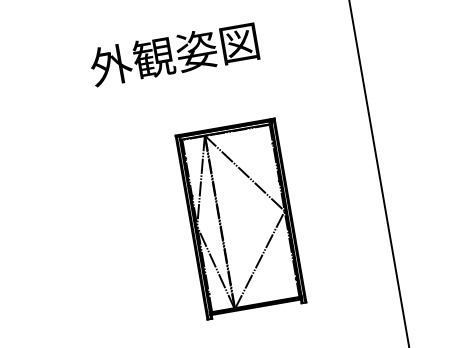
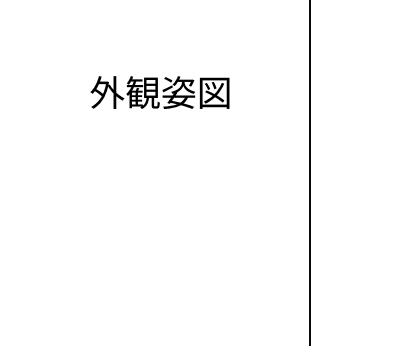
text: (173, 54) -> (159, 92), moved
part: (241, 217) -> (191, 197), removed

